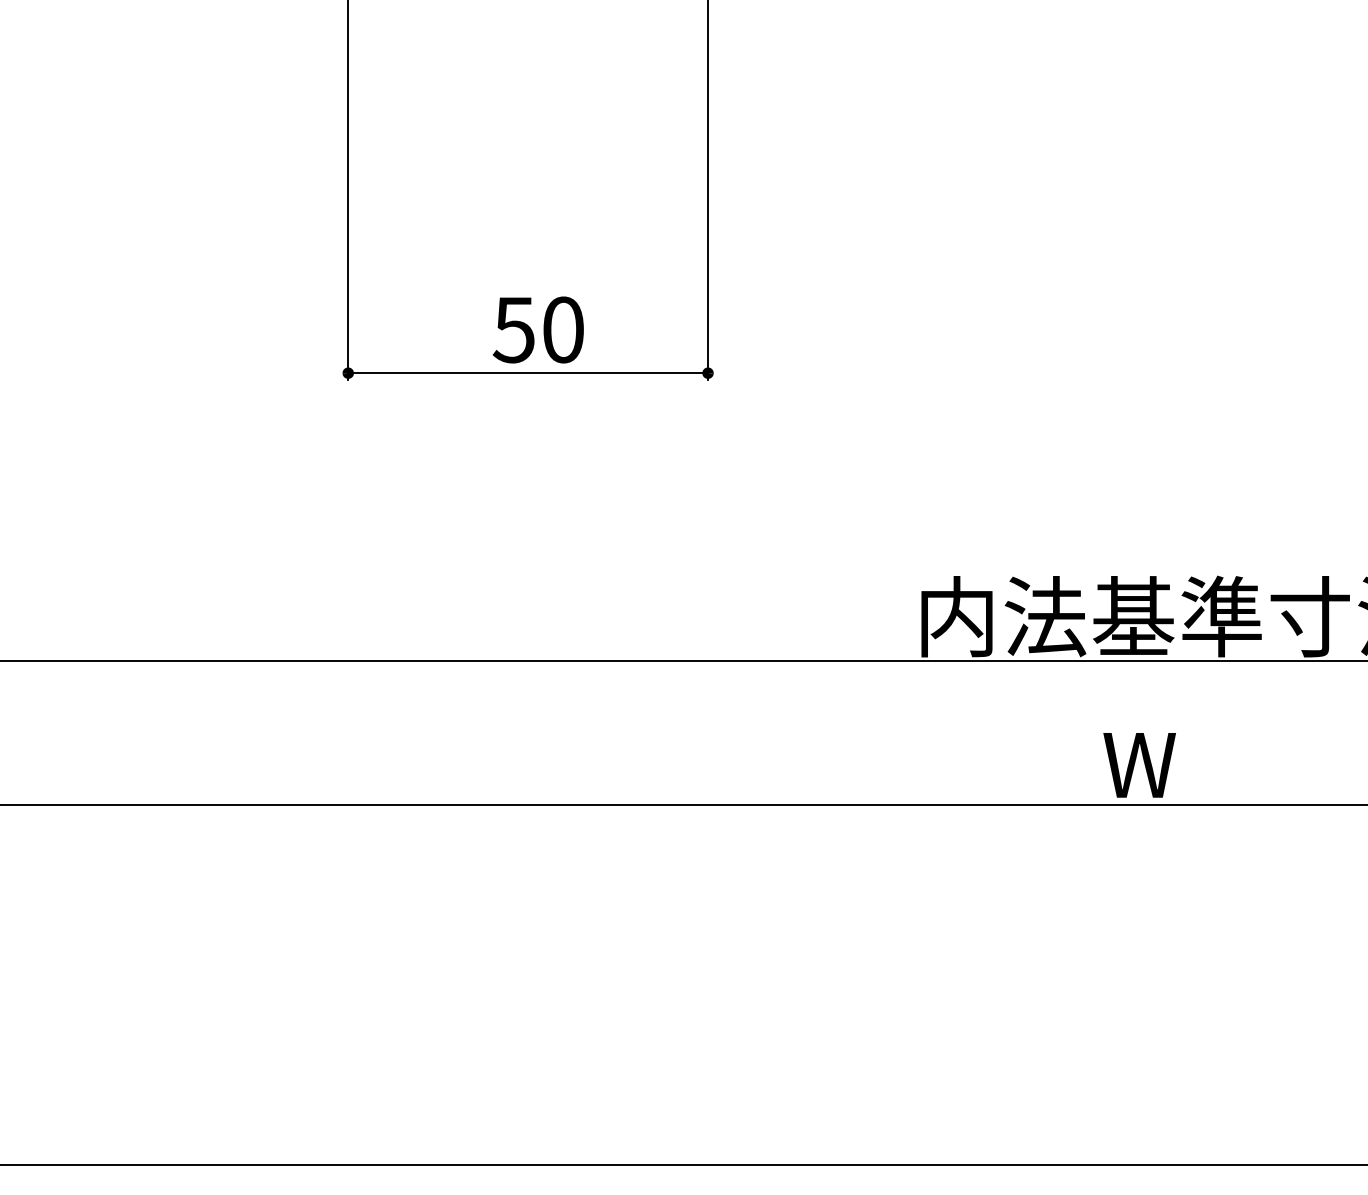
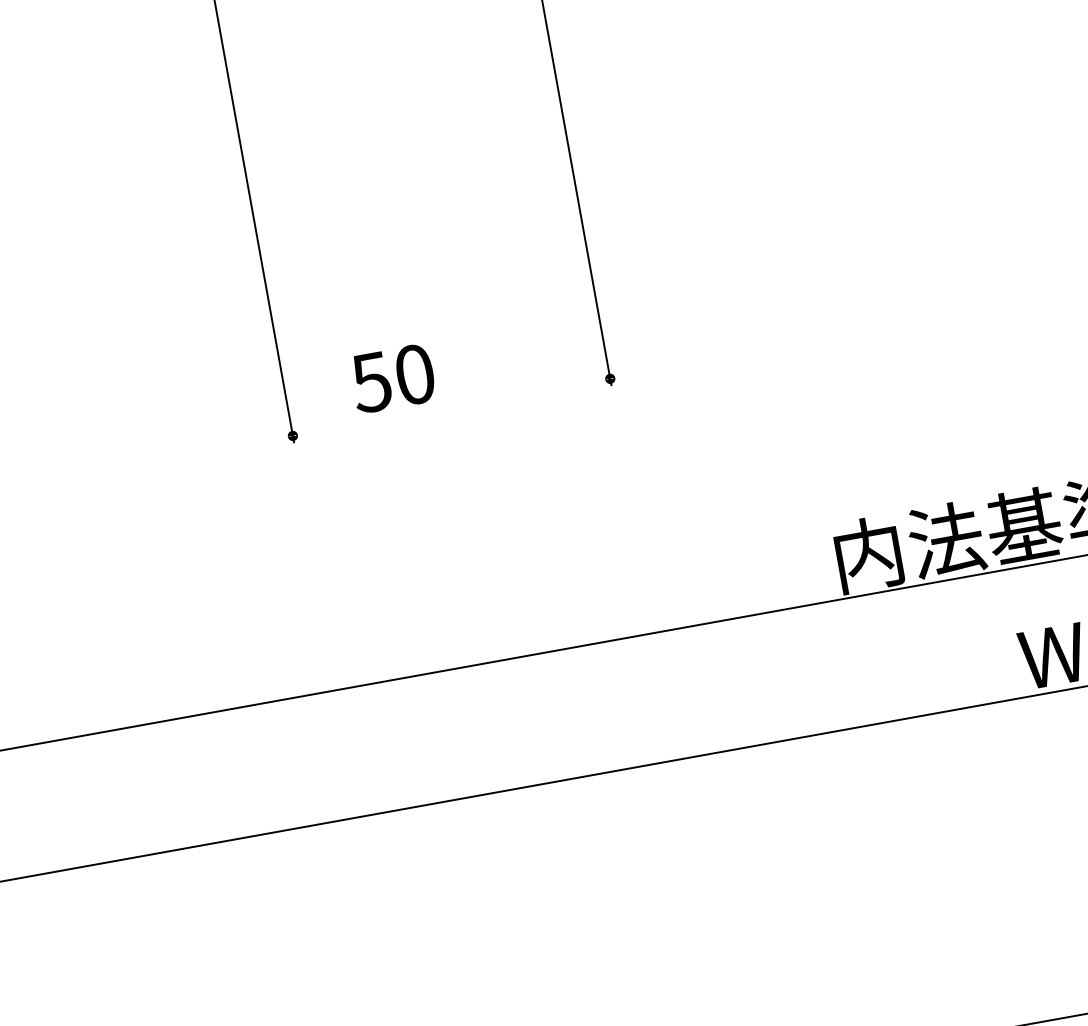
text: (537, 329) -> (392, 378), moved
line: (528, 373) -> (451, 407), removed

